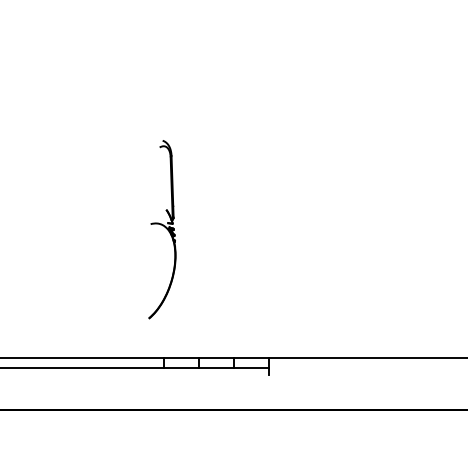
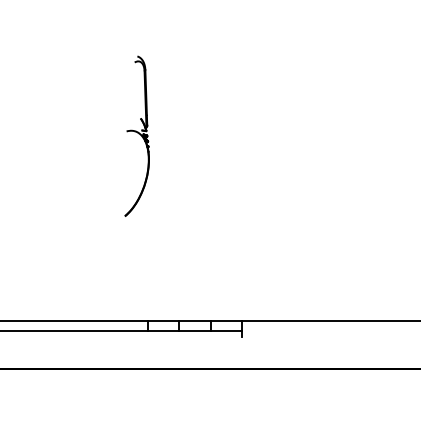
part: (161, 228) -> (136, 135), moved

